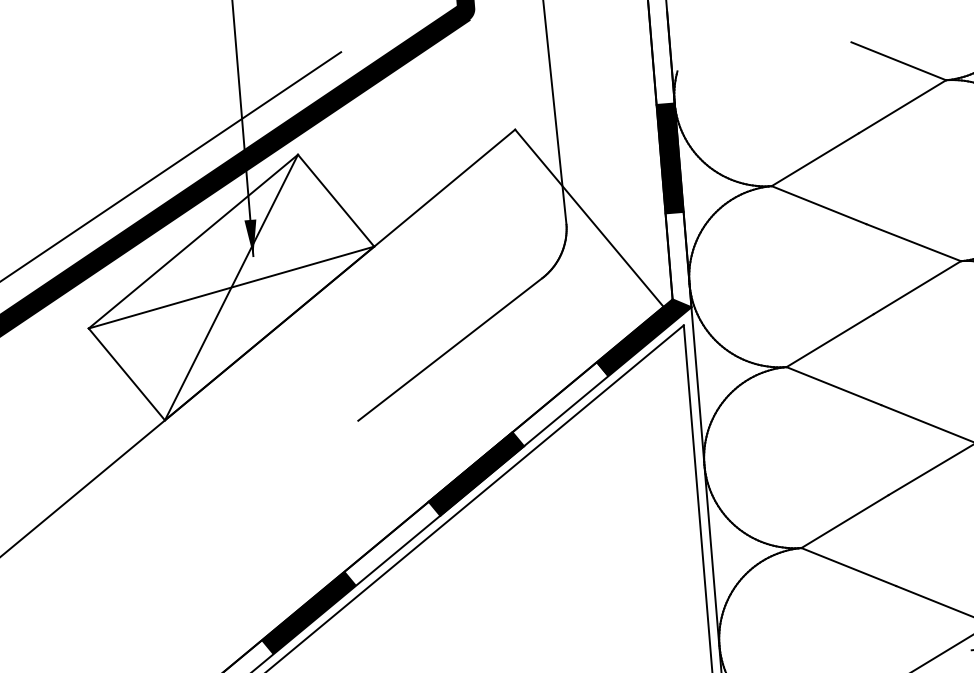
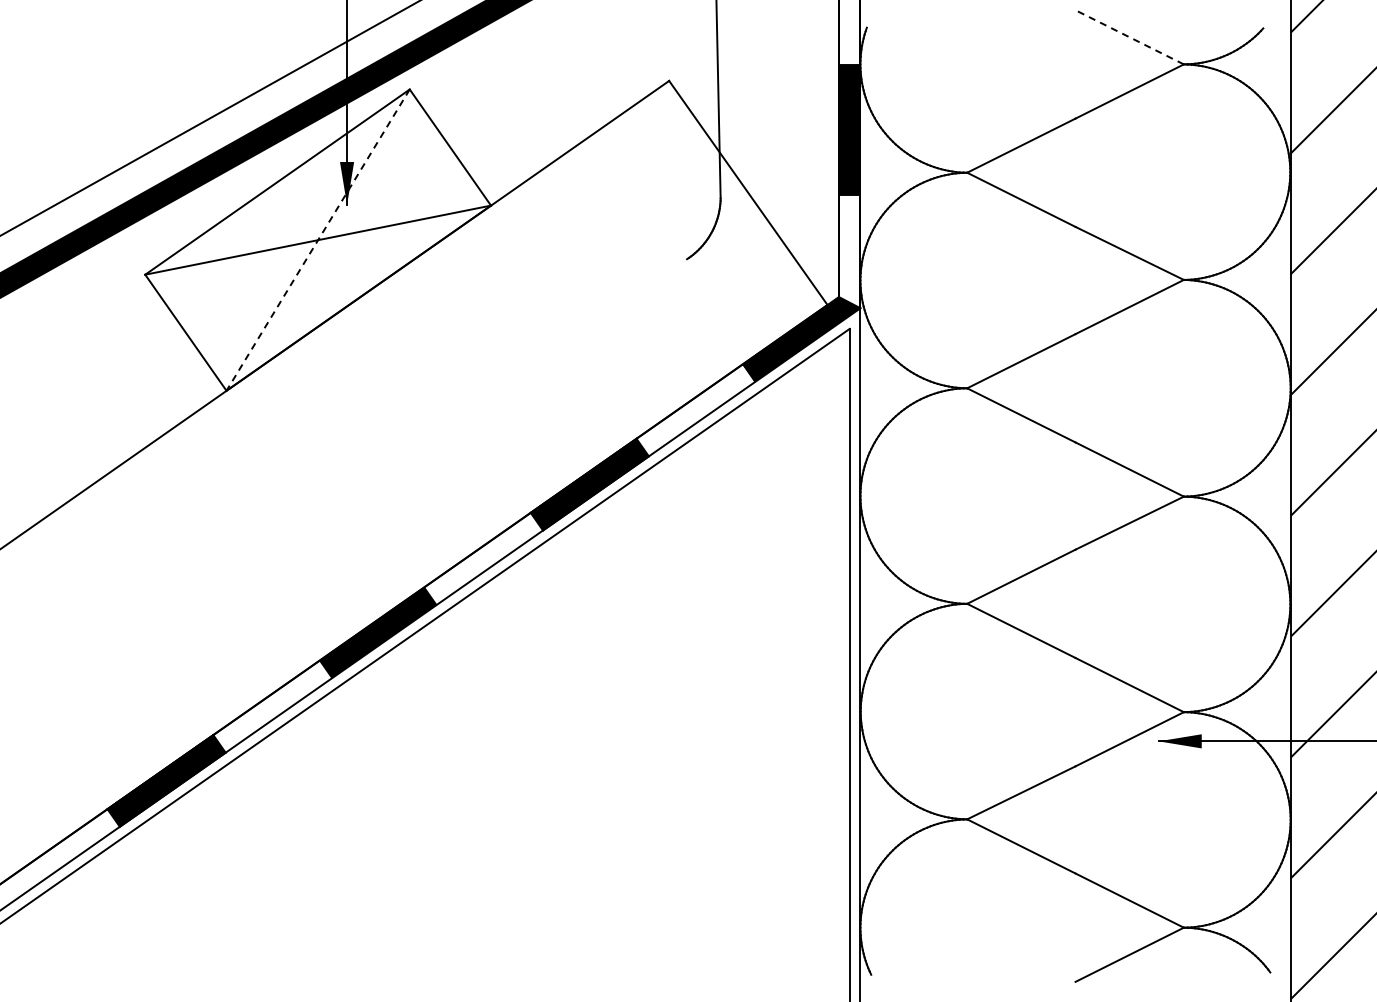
line: (898, 61) -> (1129, 37), solid -> dashed
line: (230, 287) -> (317, 240), solid -> dashed
line: (450, 349) -> (571, 334), removed

